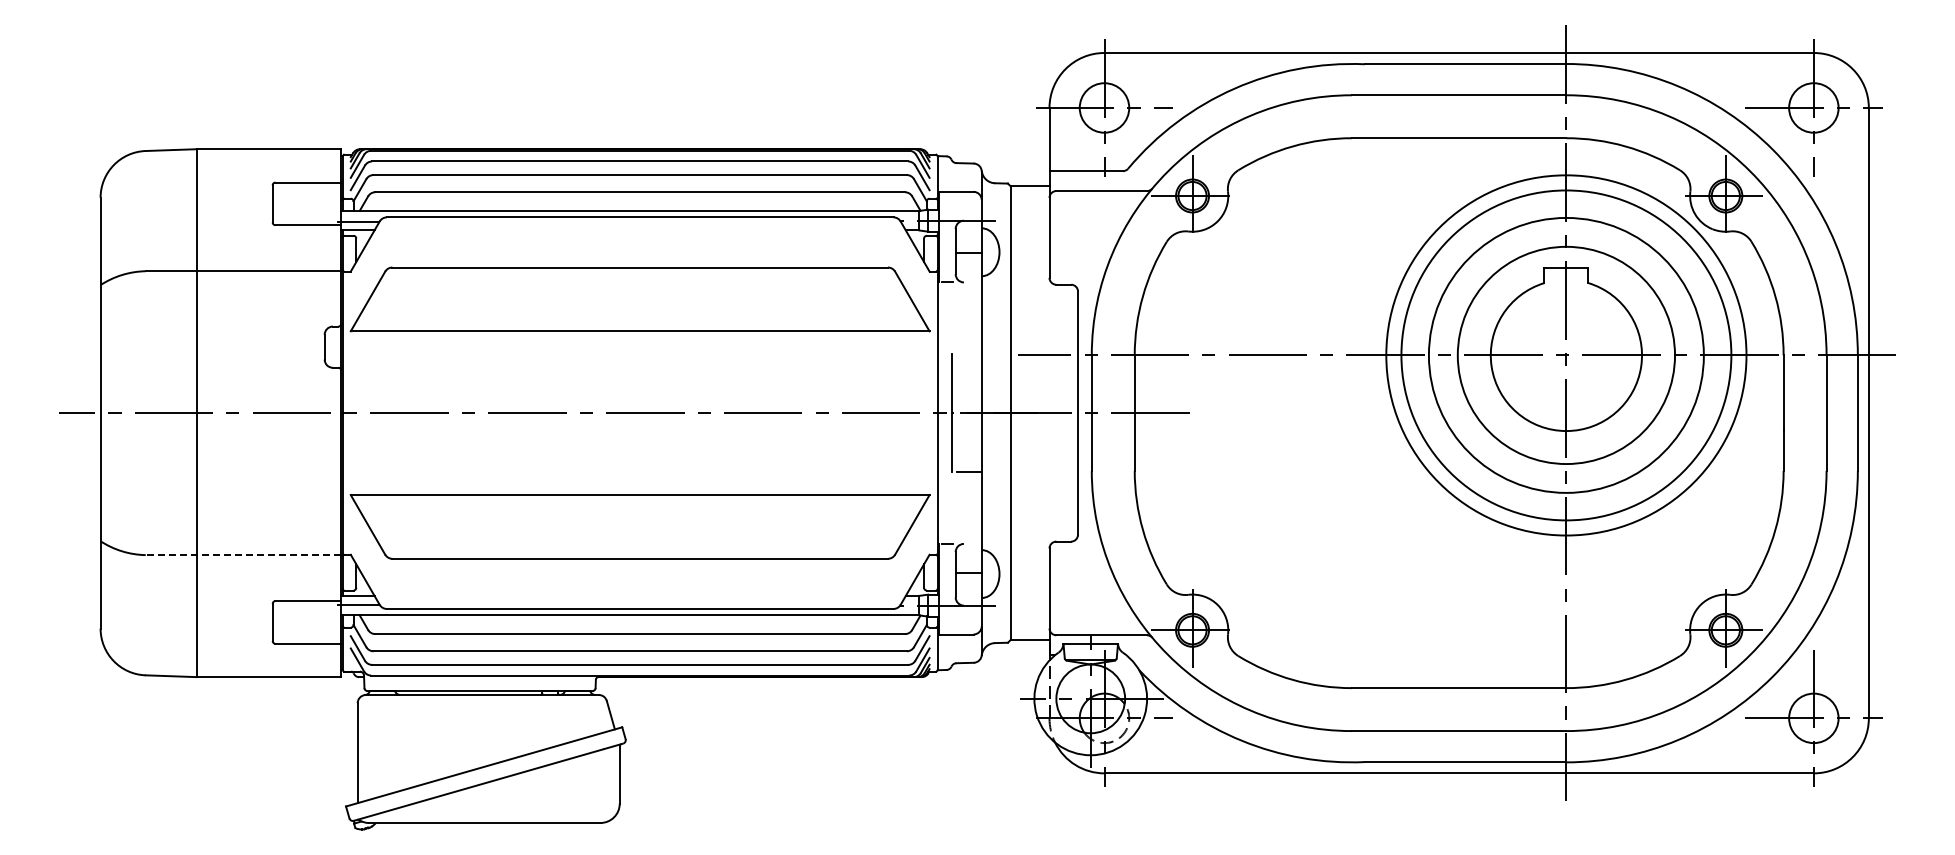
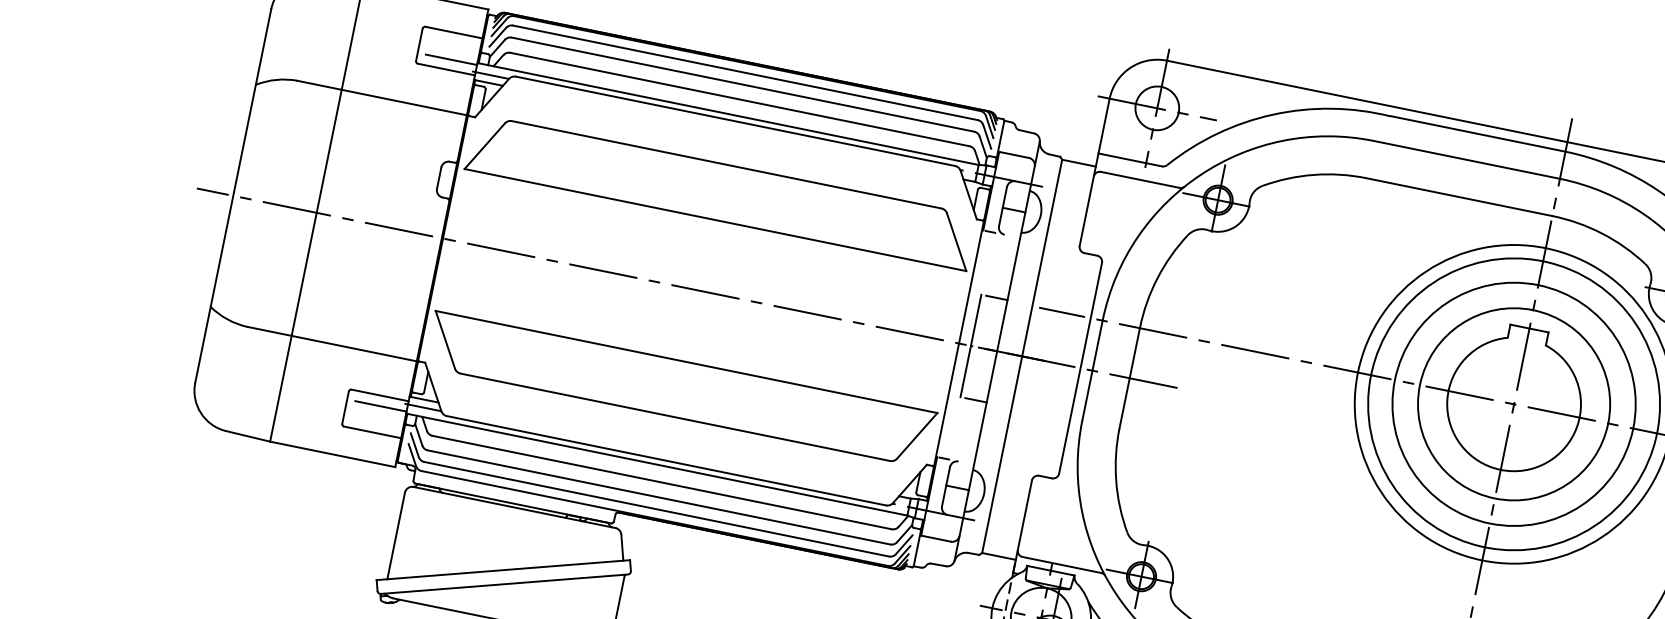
line: (311, 213) -> (451, 59), added
line: (969, 354) -> (996, 298), added
line: (243, 555) -> (332, 344), dashed -> solid
line: (311, 613) -> (380, 406), added

